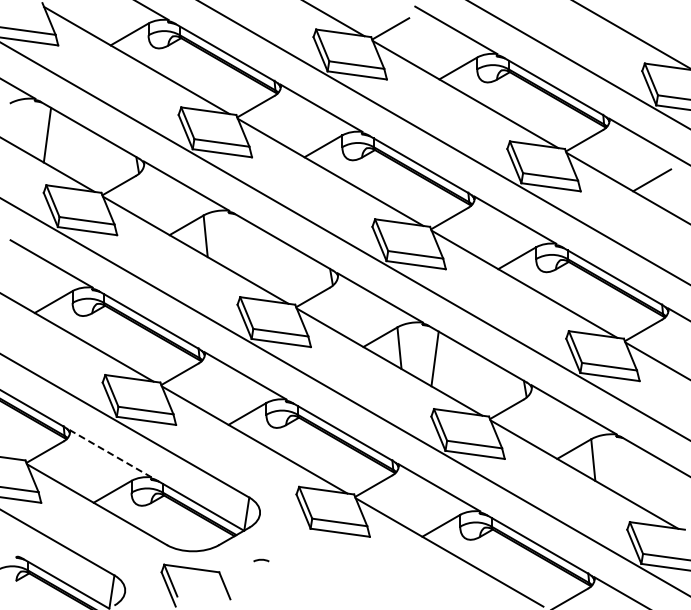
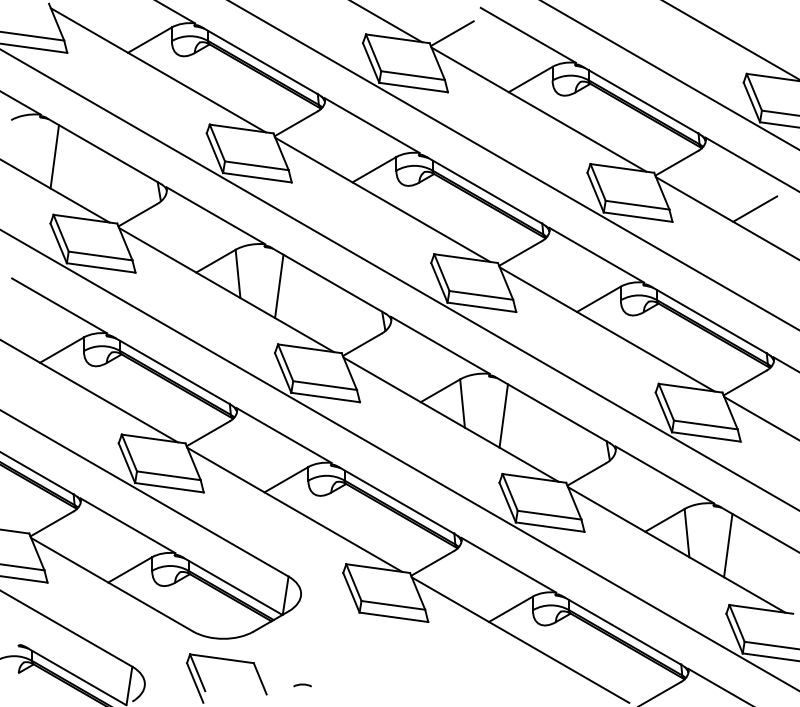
line: (240, 246) -> (278, 285), added
line: (110, 453) -> (127, 525), dashed -> solid
line: (628, 470) -> (727, 545), added
curve: (261, 560) -> (302, 685), moved

